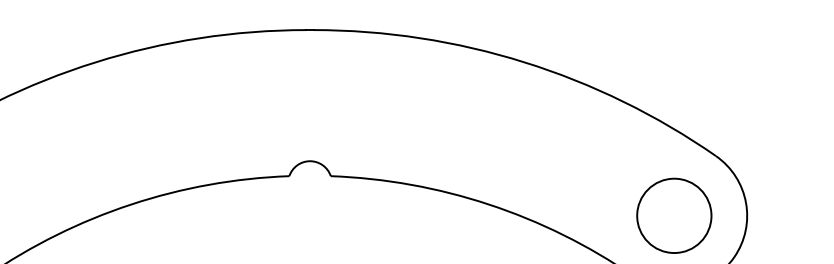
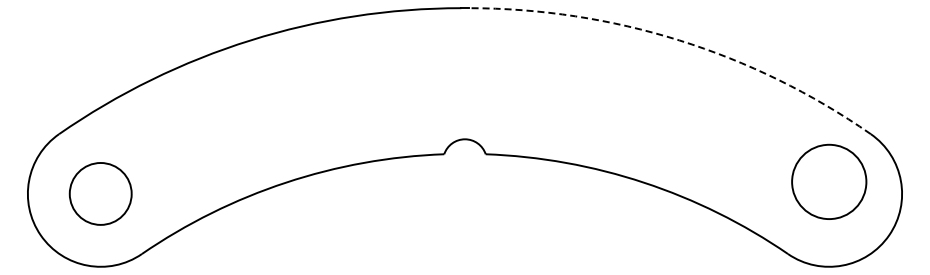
arc: (524, 62) -> (679, 40), solid -> dashed
circle: (674, 215) -> (829, 181), moved

